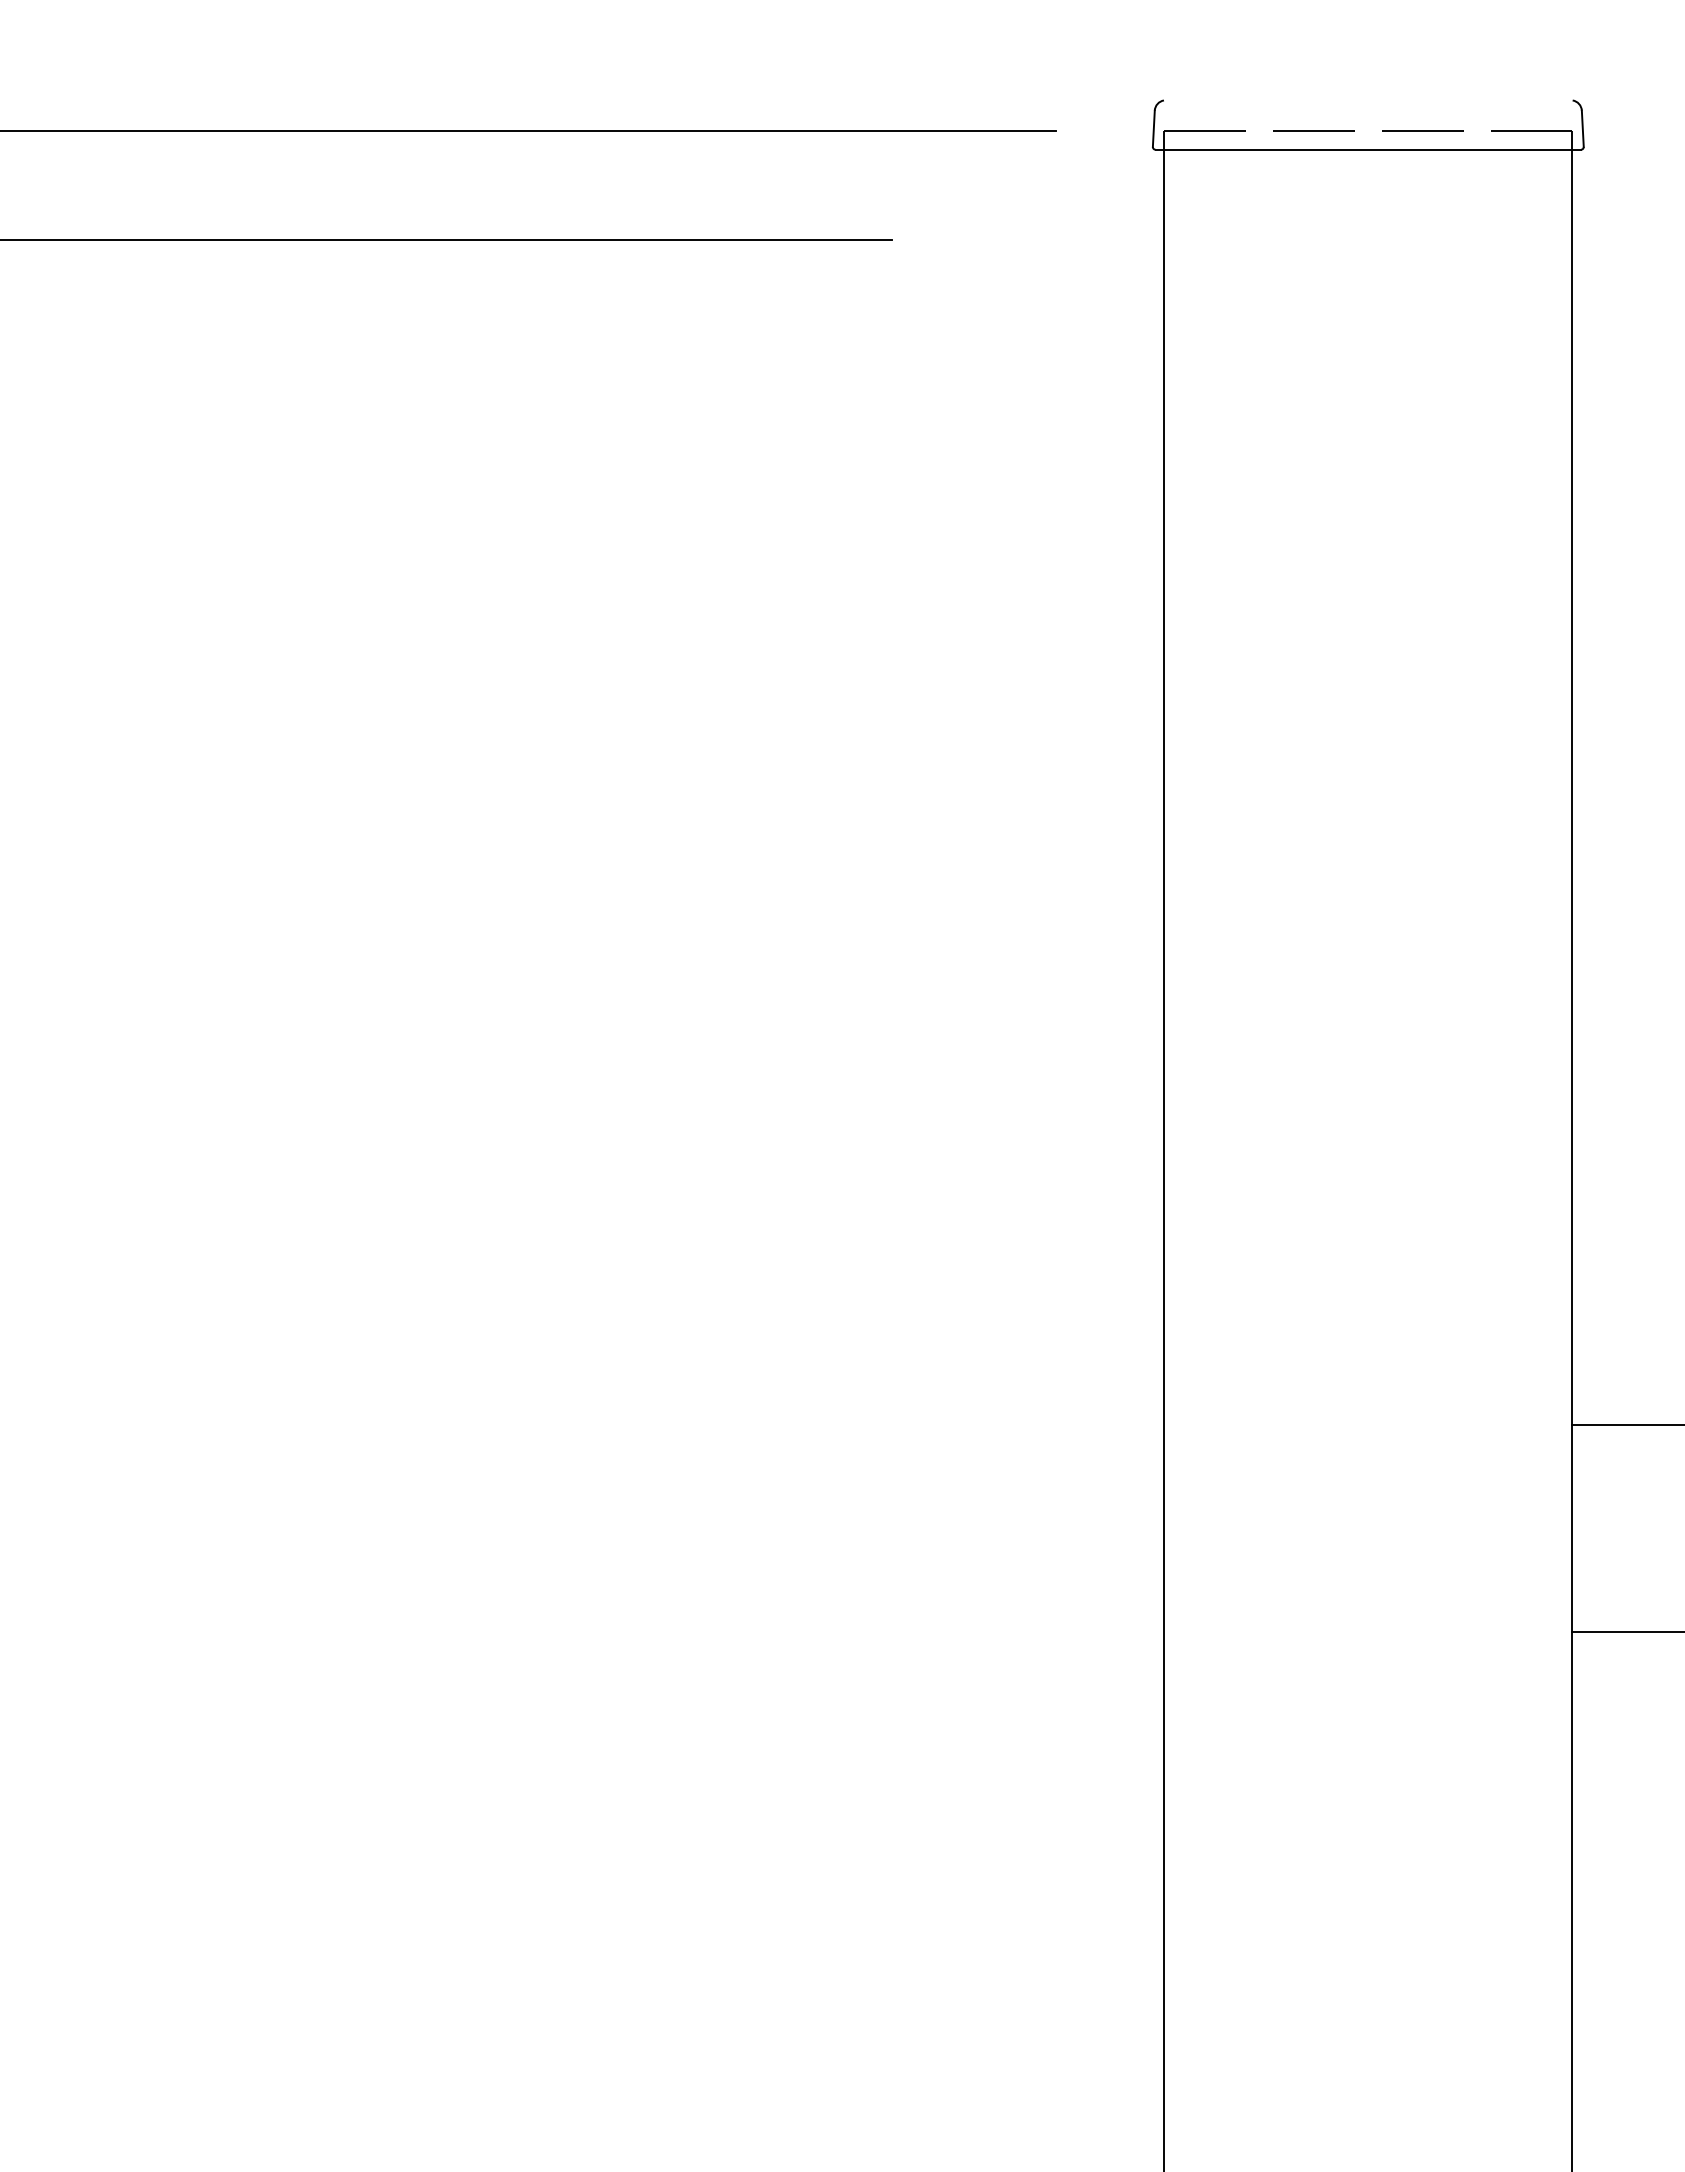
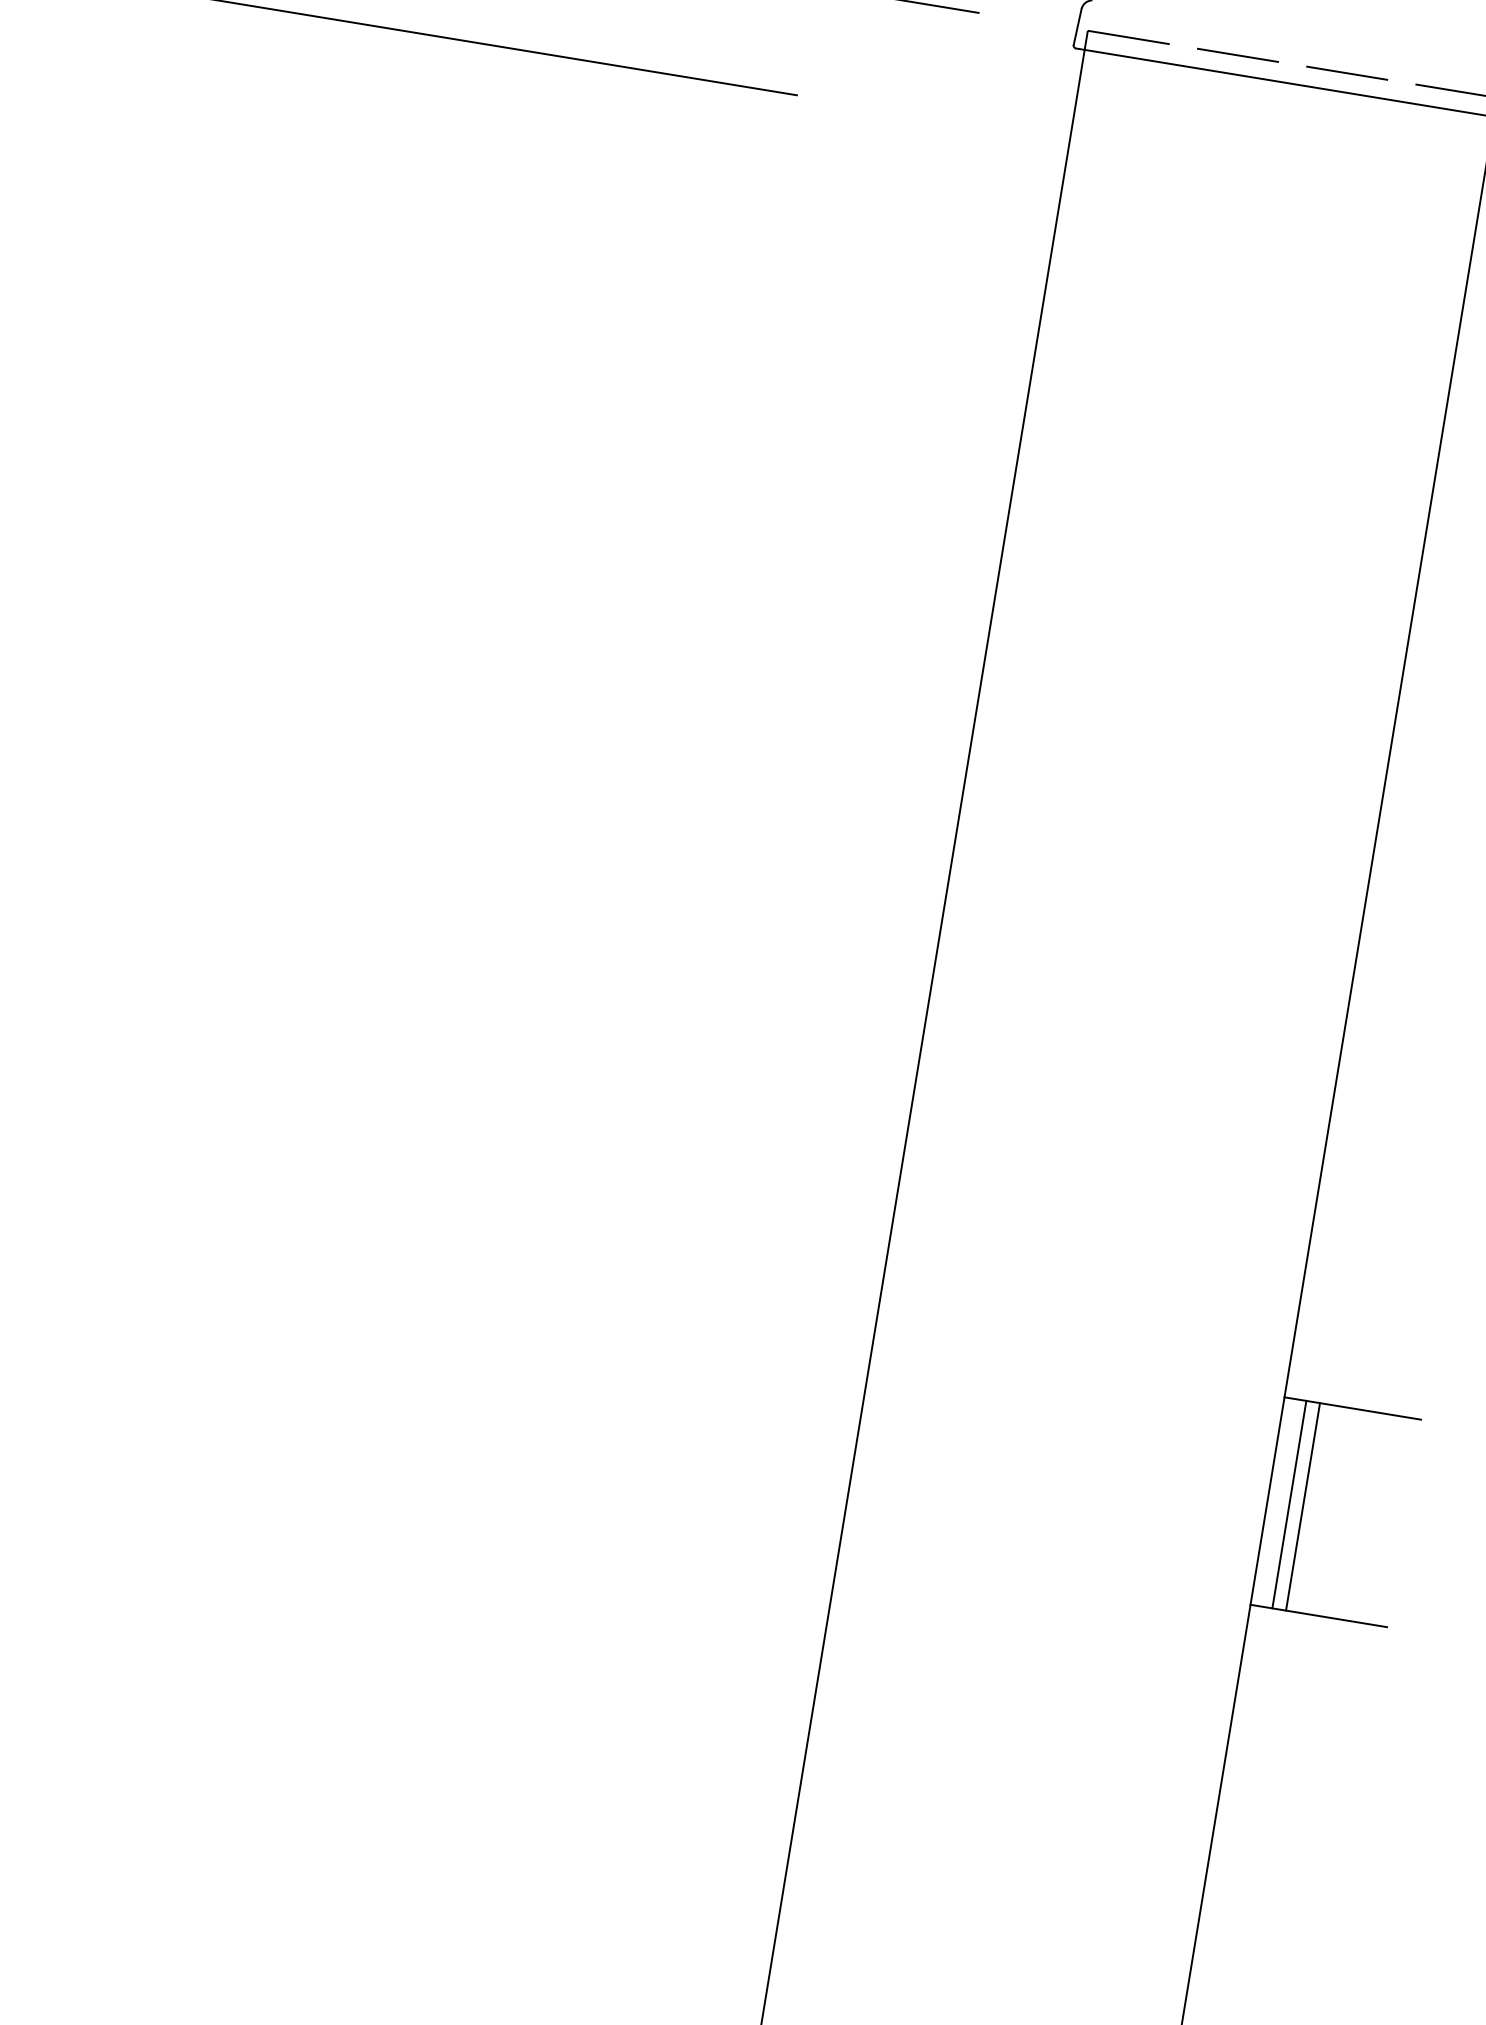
line: (1594, 1528) -> (1289, 1504), added
line: (1607, 1528) -> (1302, 1506), added

